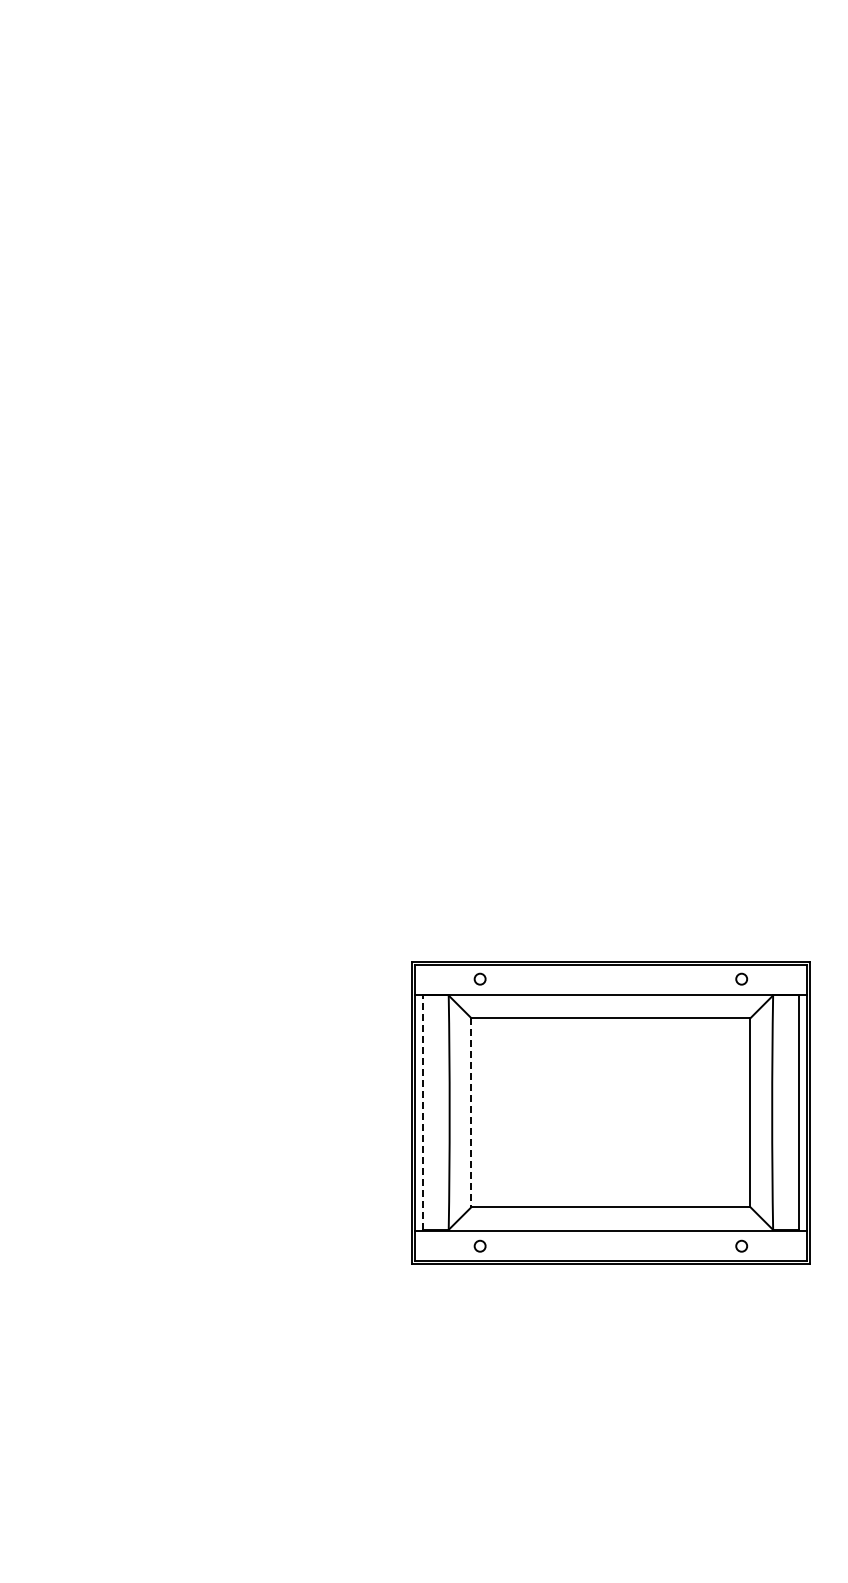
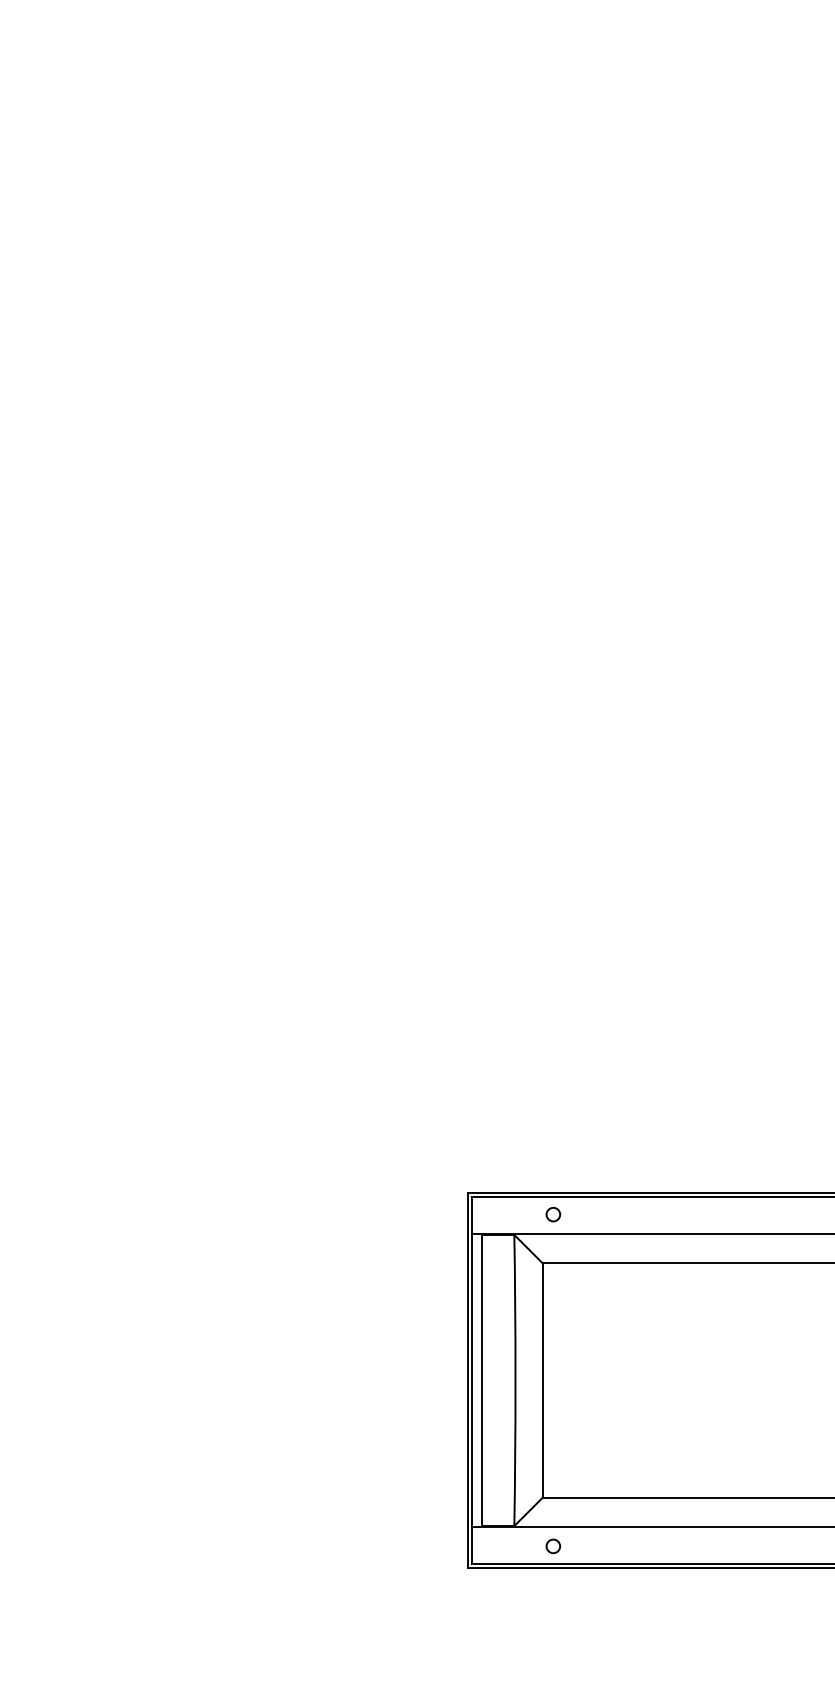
line: (422, 1112) -> (481, 1380), dashed -> solid
line: (471, 1113) -> (542, 1381), dashed -> solid

